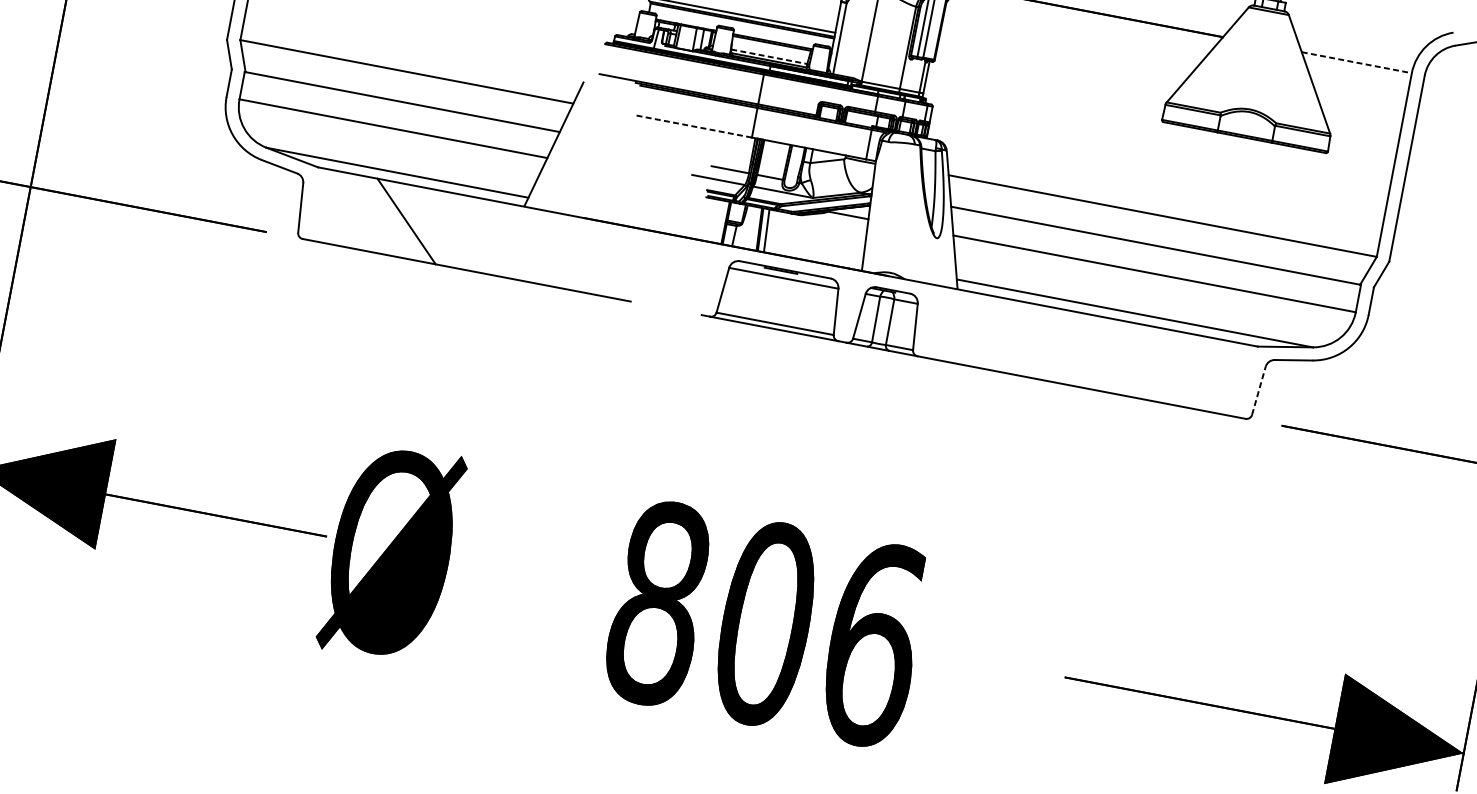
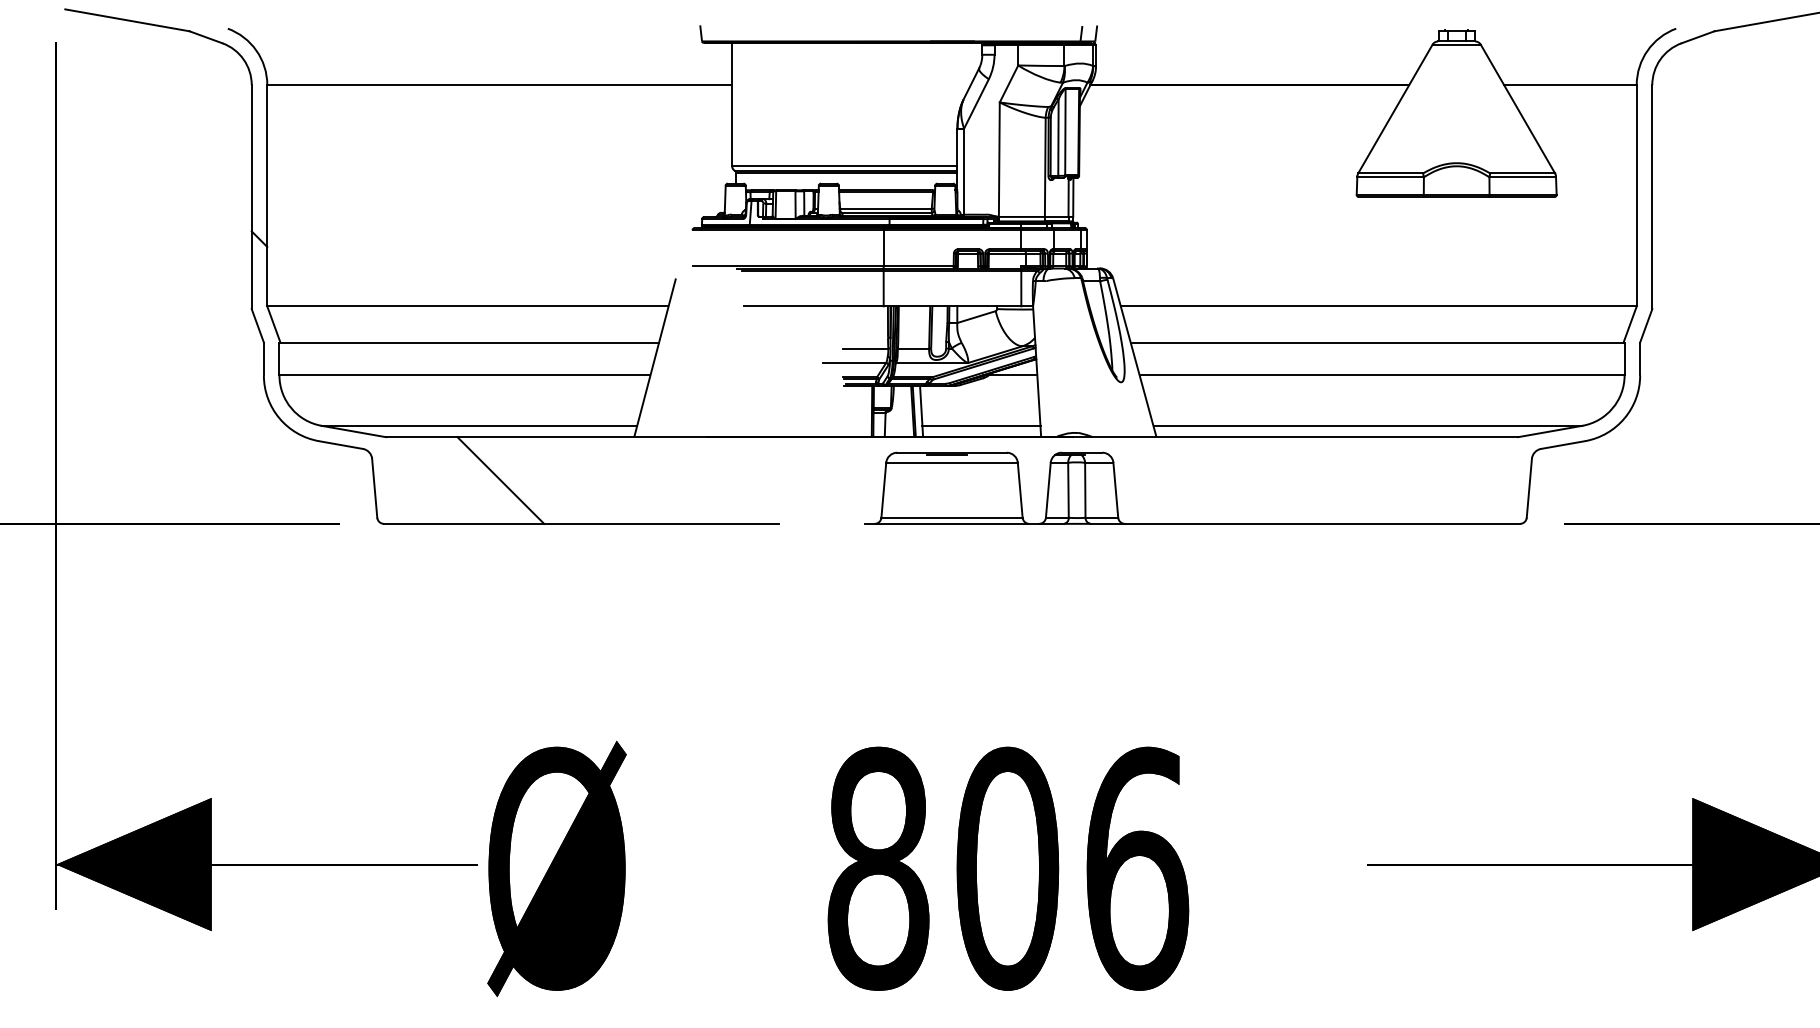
line: (768, 56) -> (885, 208), dashed -> solid
line: (1356, 63) -> (1570, 85), dashed -> solid
line: (694, 126) -> (814, 306), dashed -> solid
line: (814, 251) -> (981, 425), added
line: (1258, 390) -> (1529, 488), dashed -> solid

